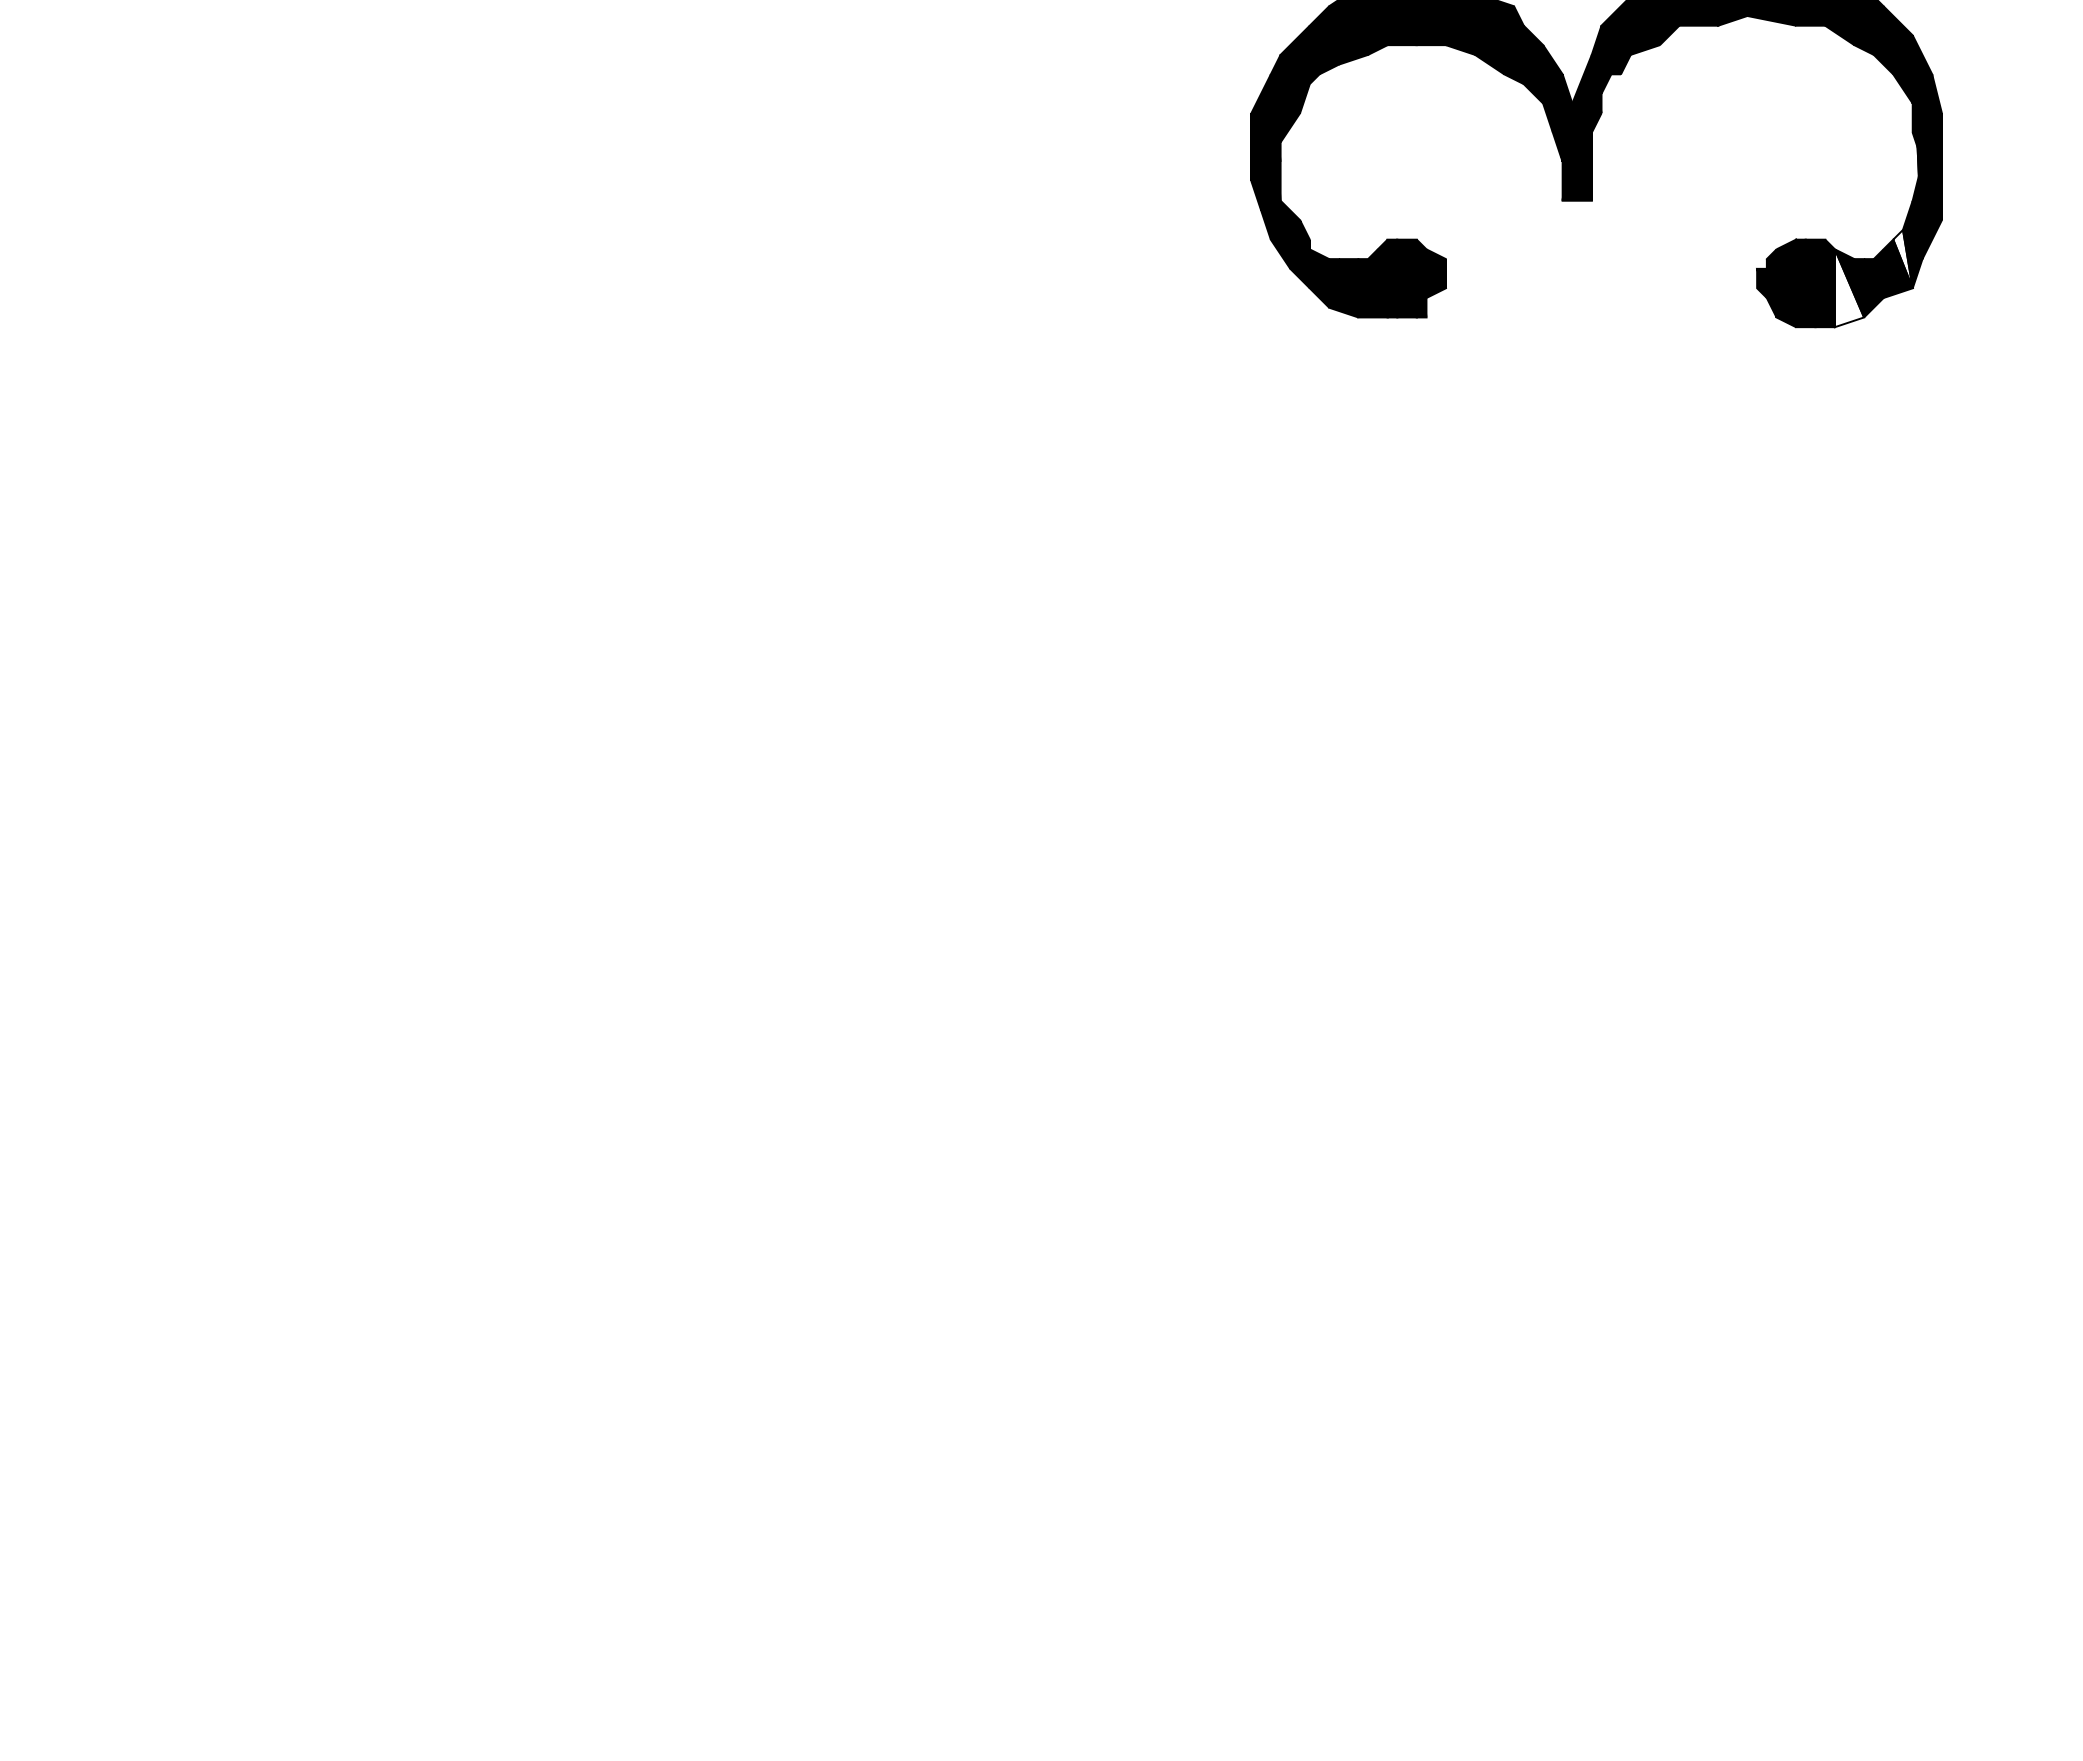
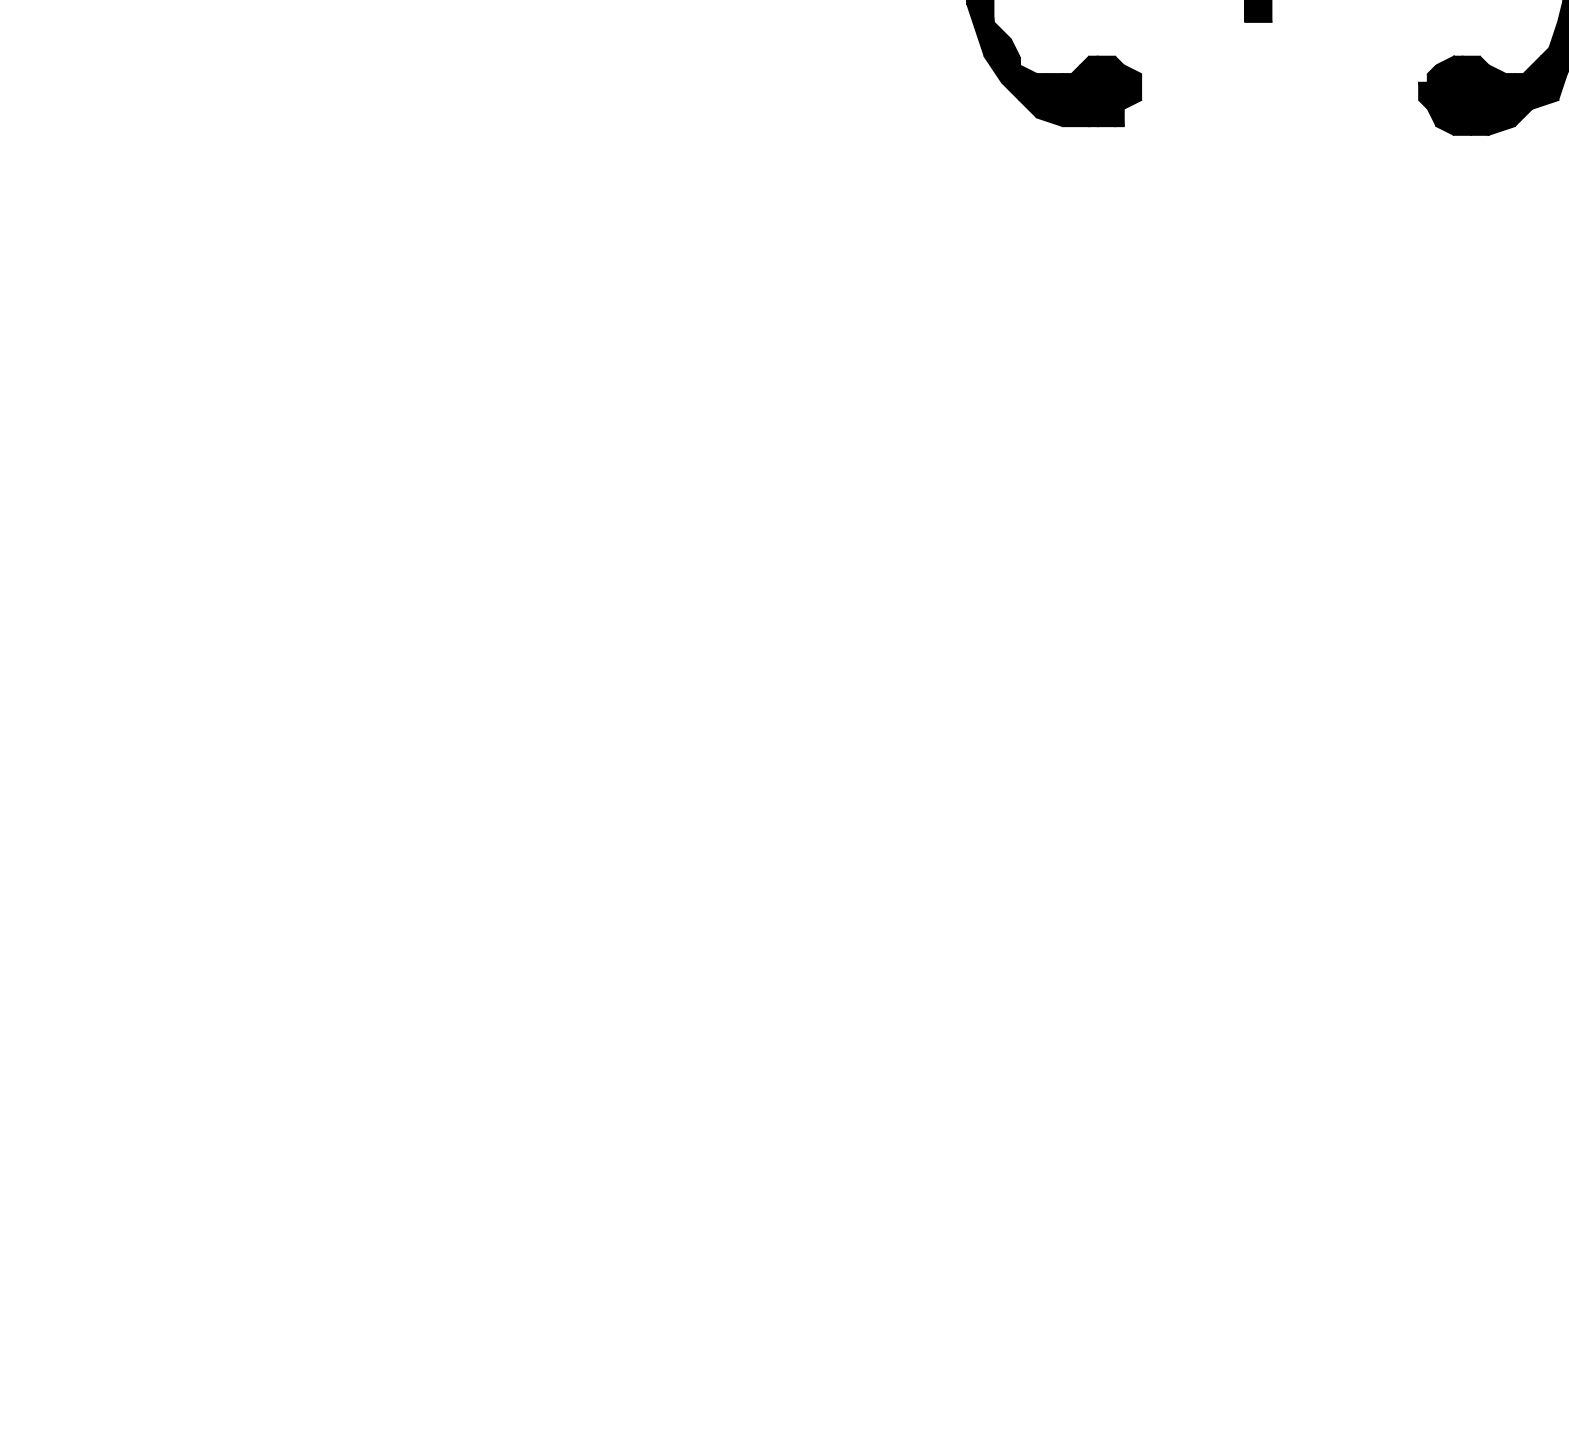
fill: (1902, 258) -> (1548, 73), added
fill: (1849, 288) -> (1501, 100), added

